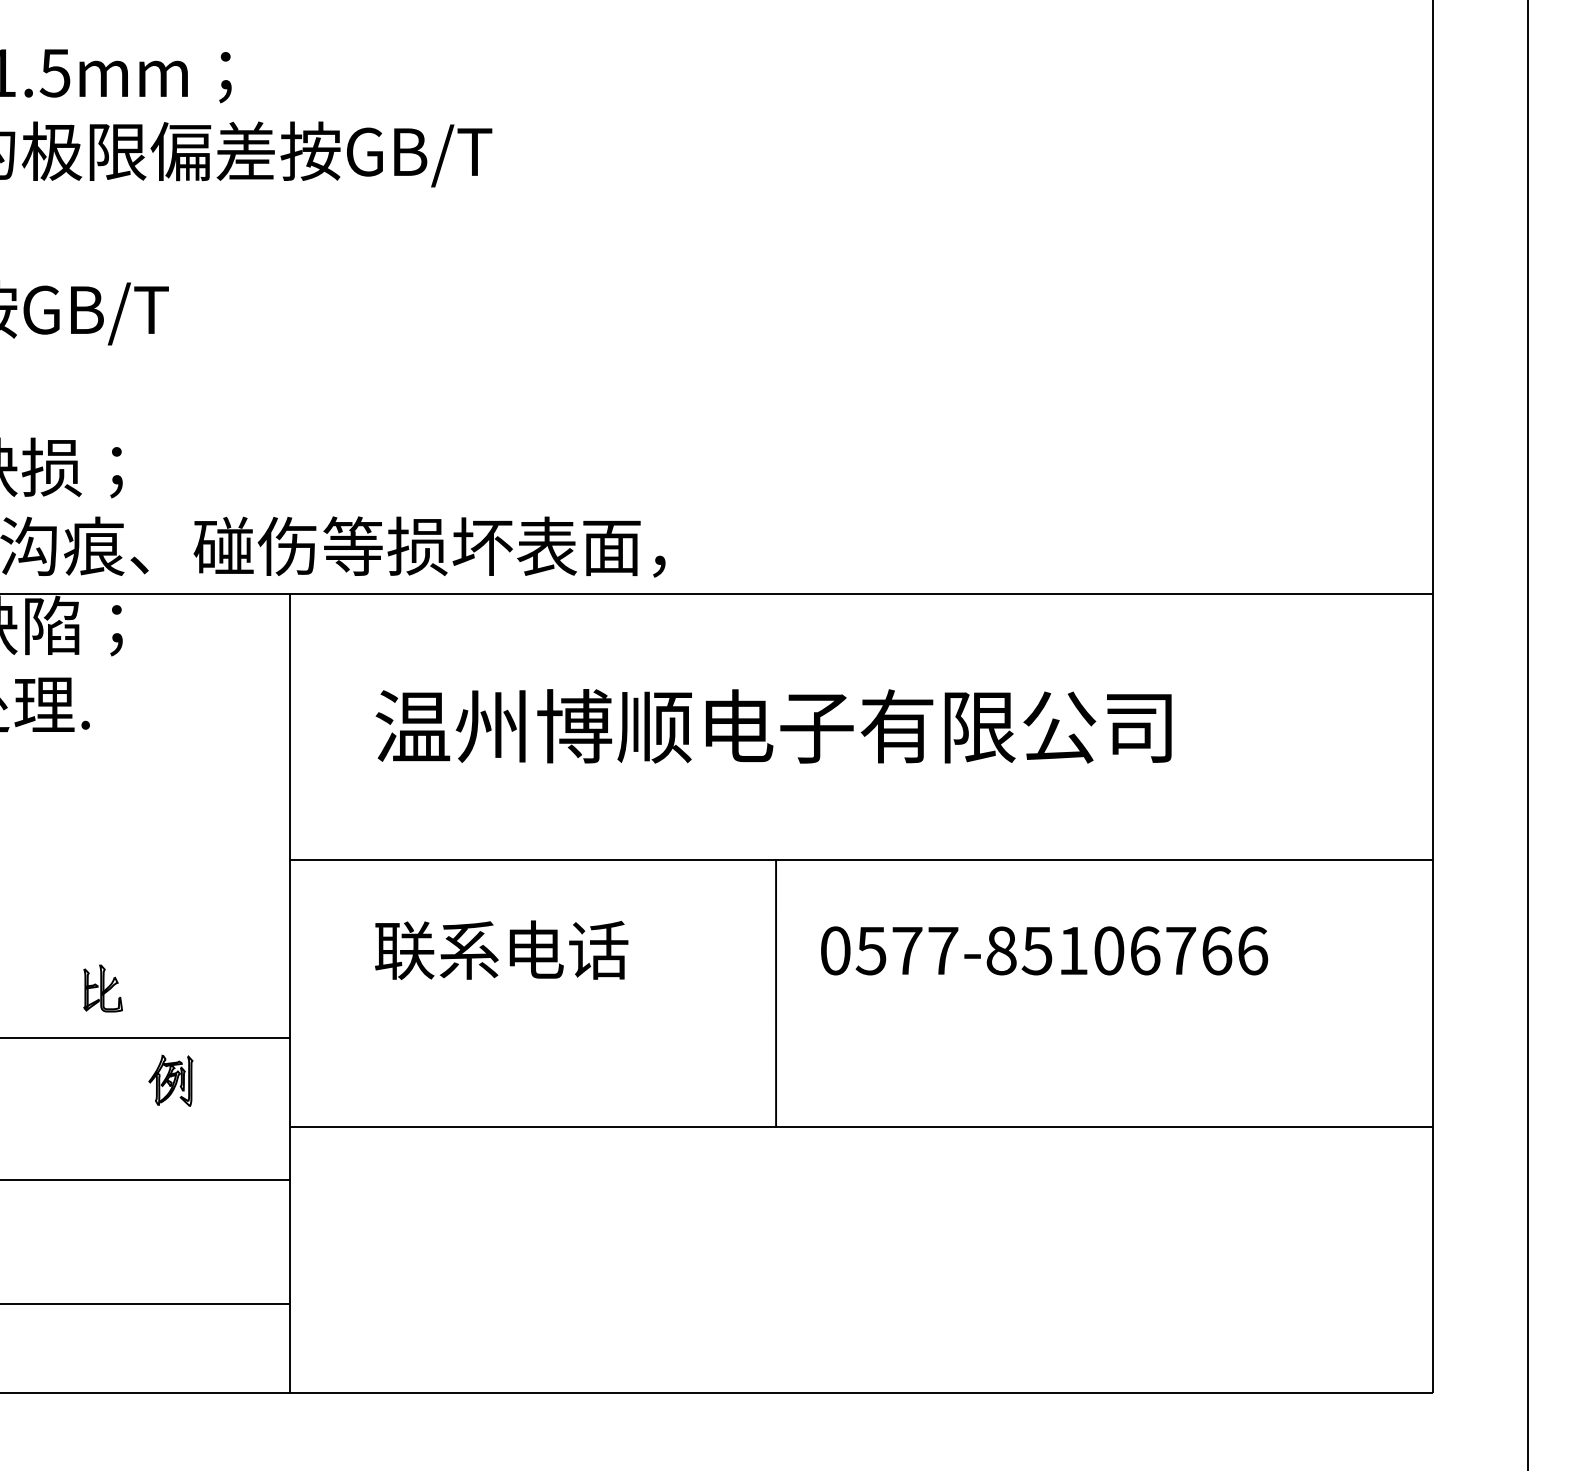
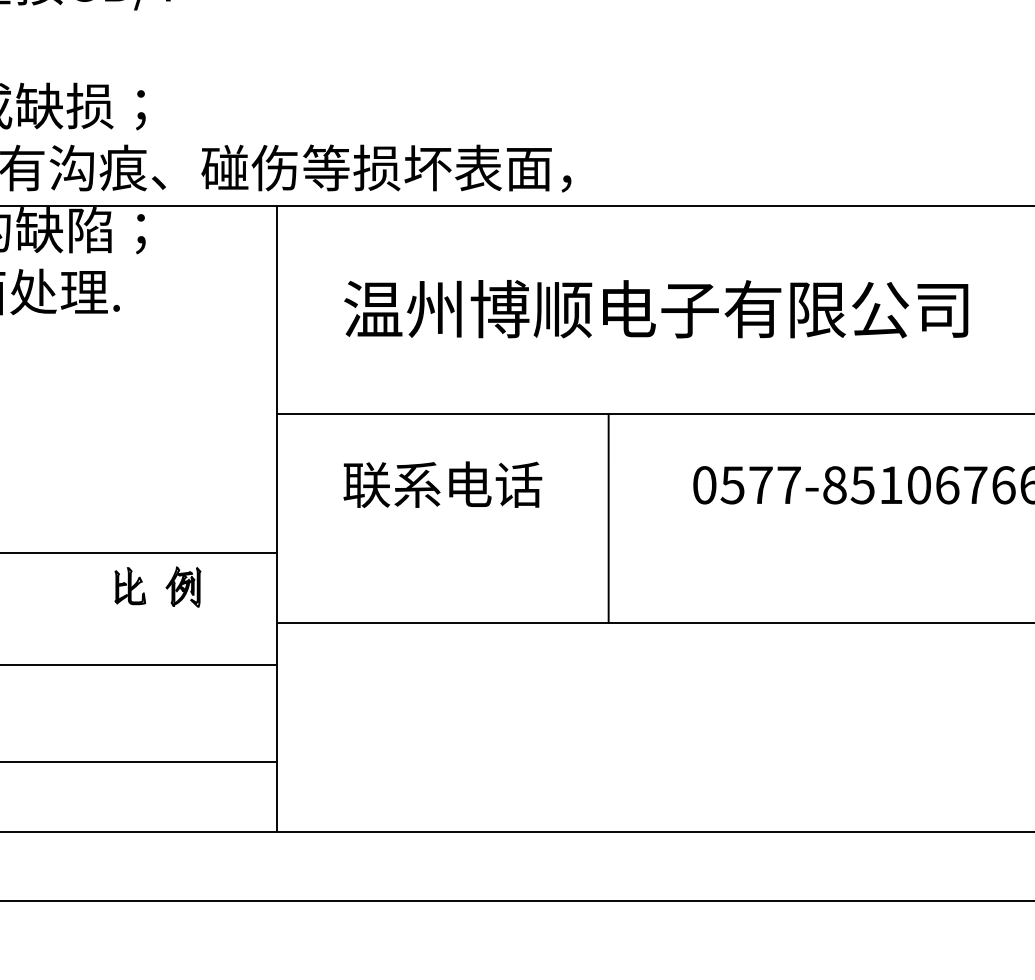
part: (102, 988) -> (129, 586), moved
line: (776, 993) -> (608, 518), moved

